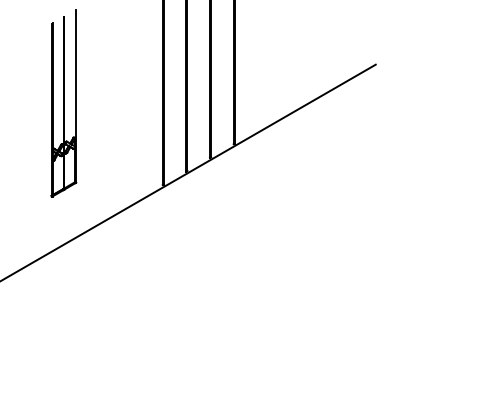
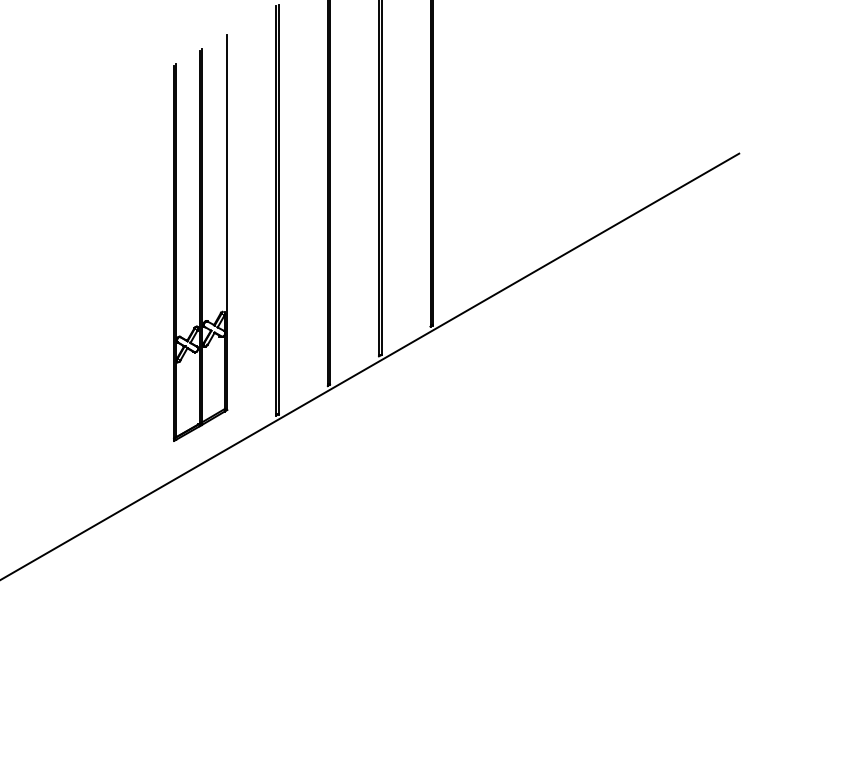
part: (63, 103) -> (199, 238), moved

